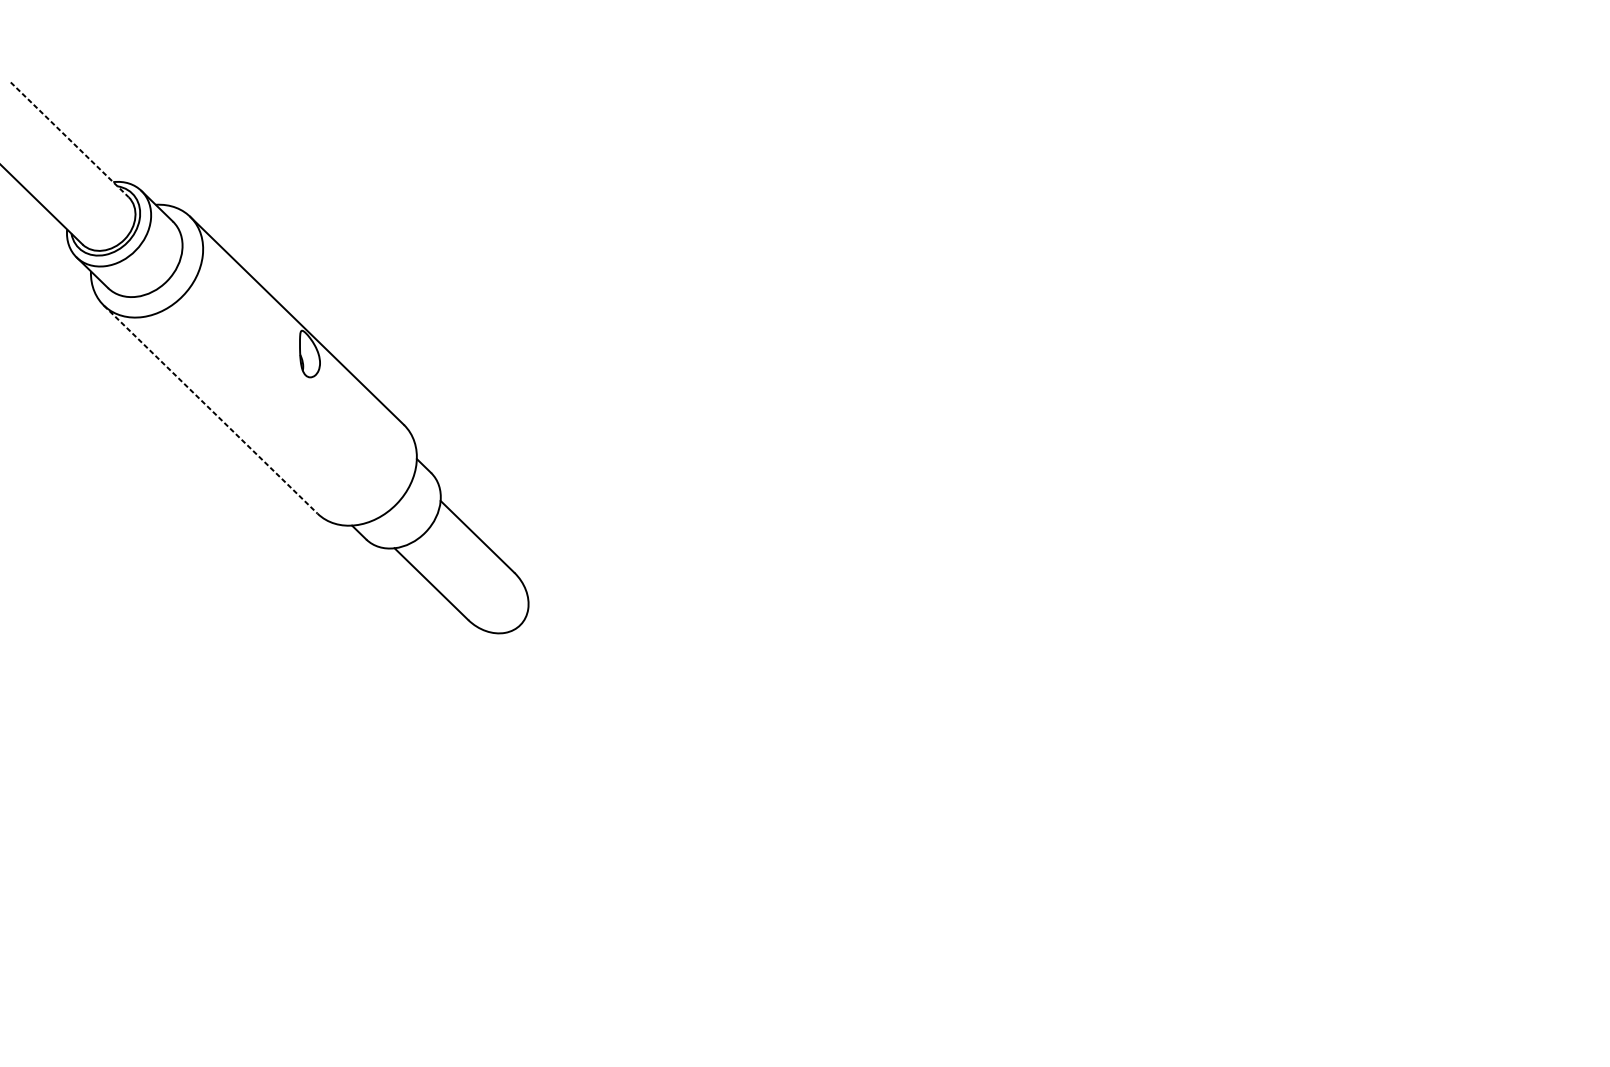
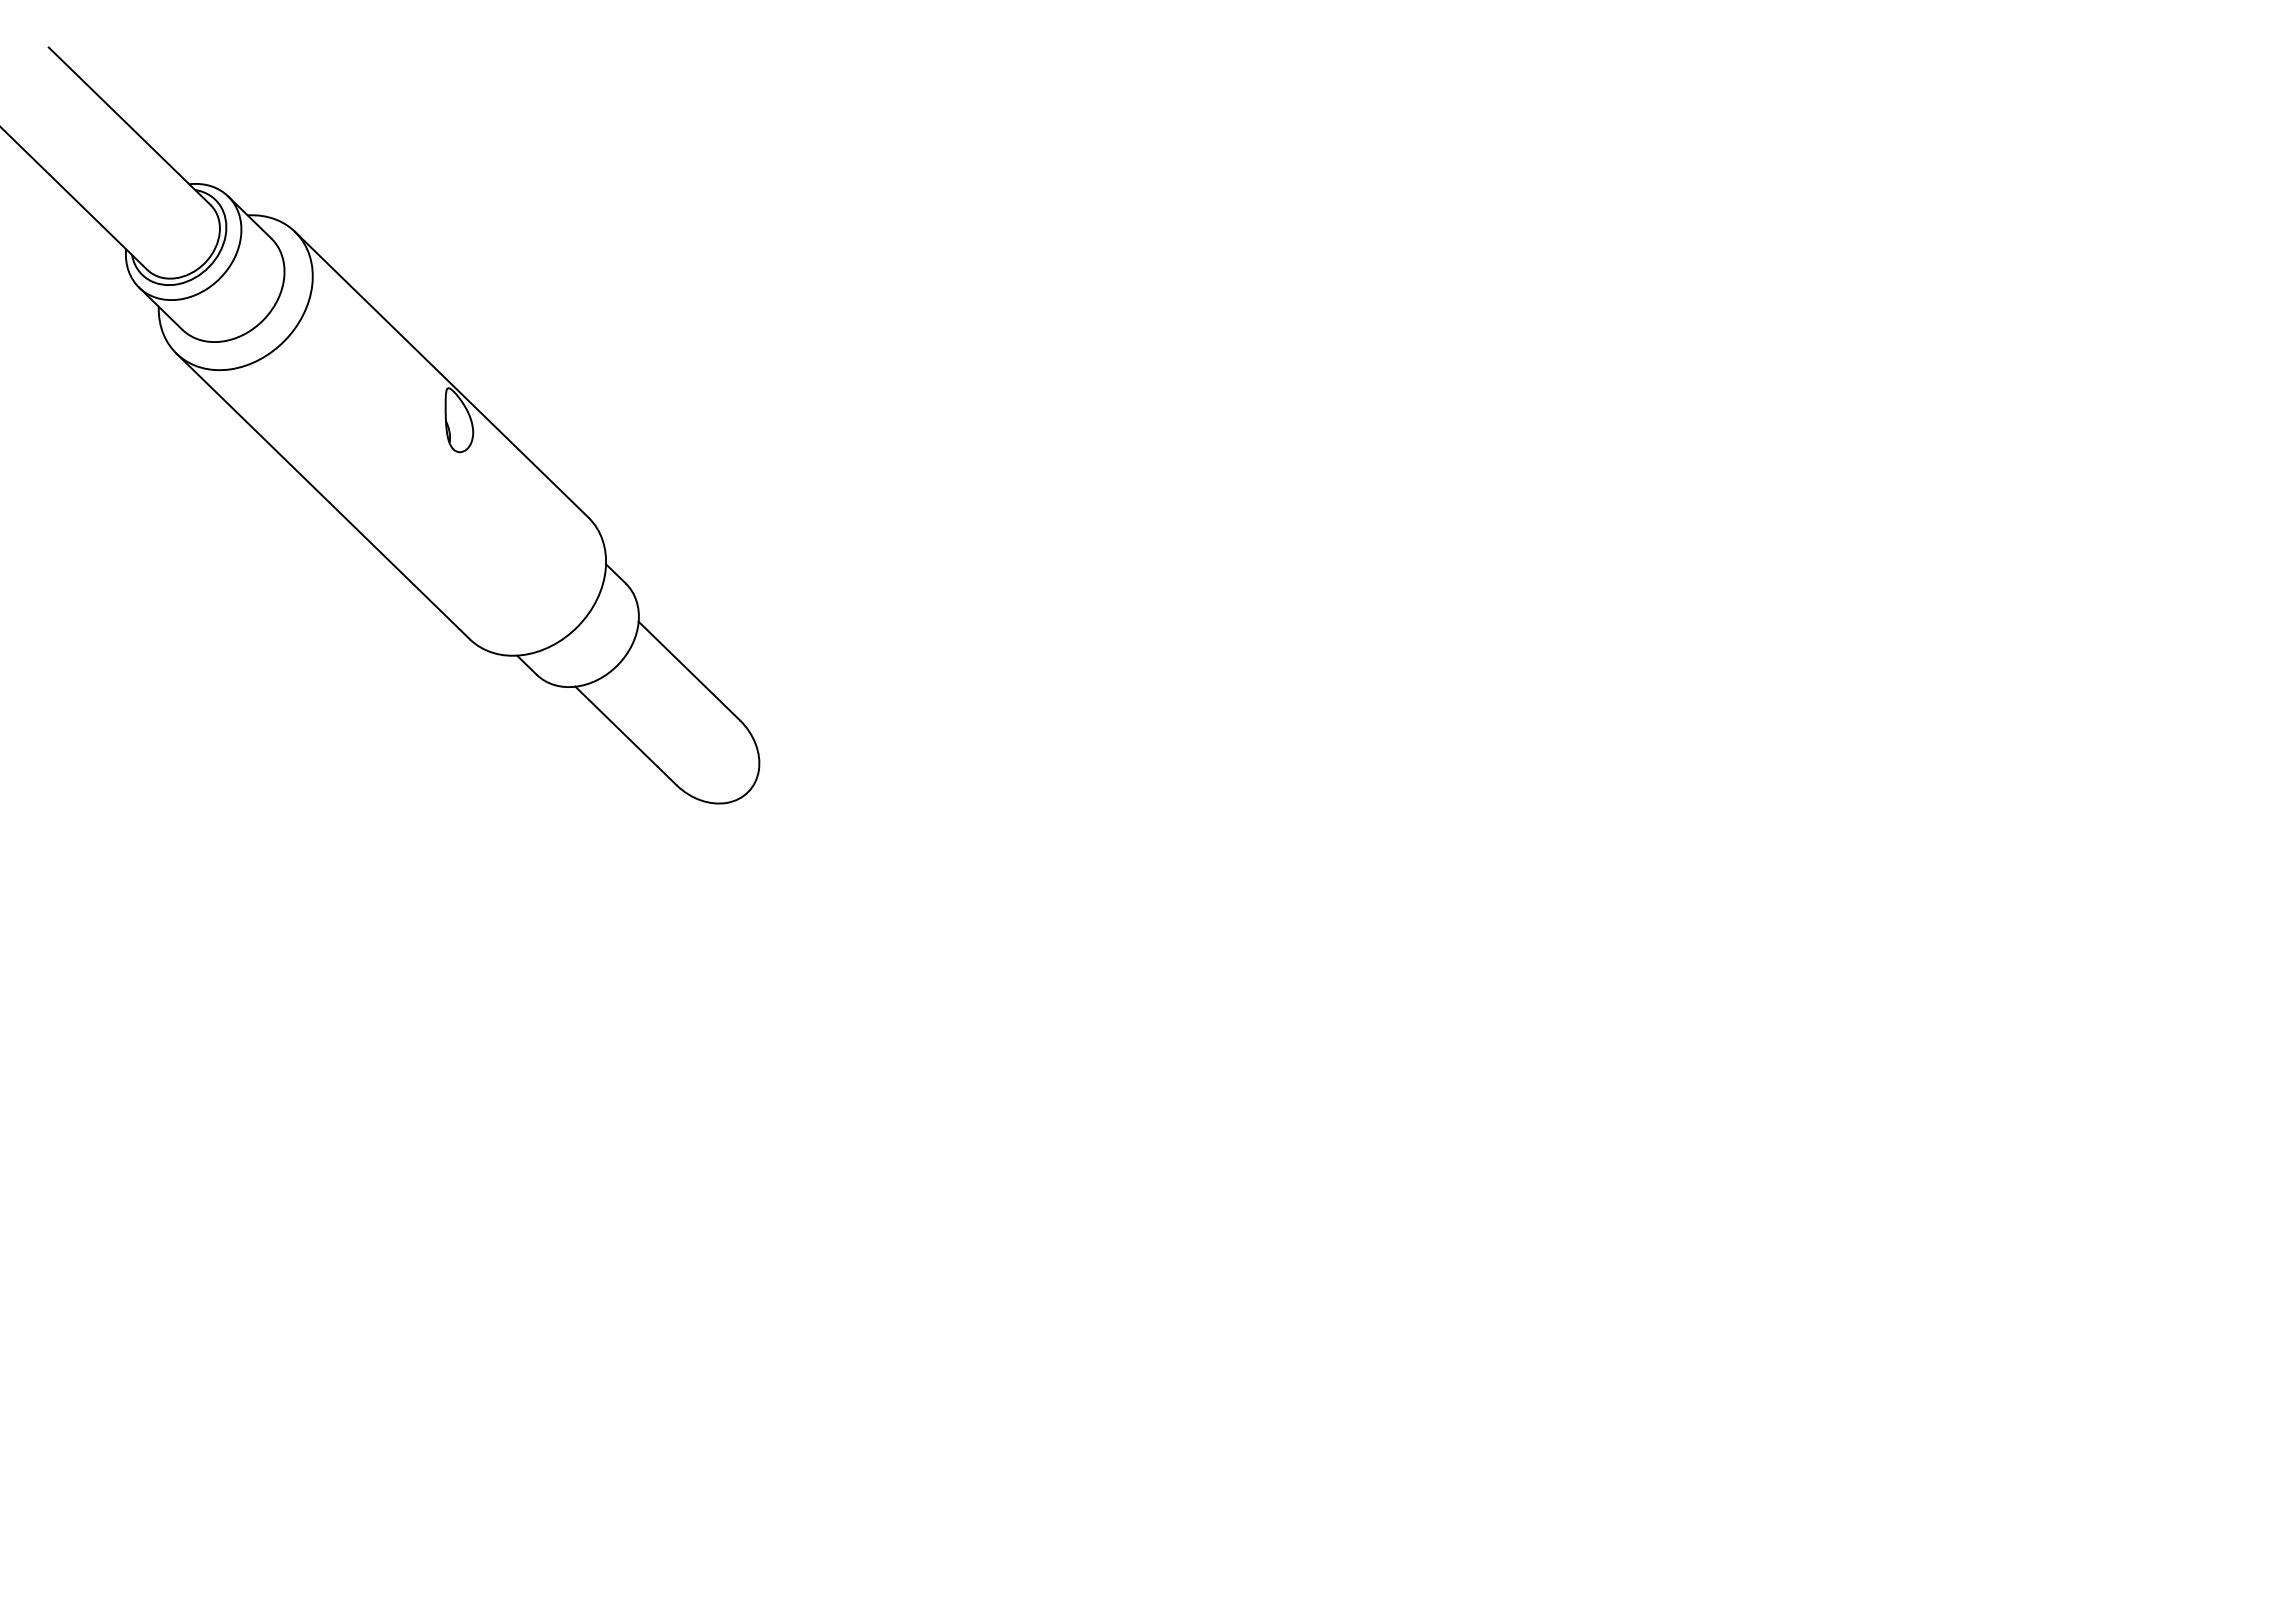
line: (69, 140) -> (129, 126), dashed -> solid
line: (210, 409) -> (323, 496), dashed -> solid

